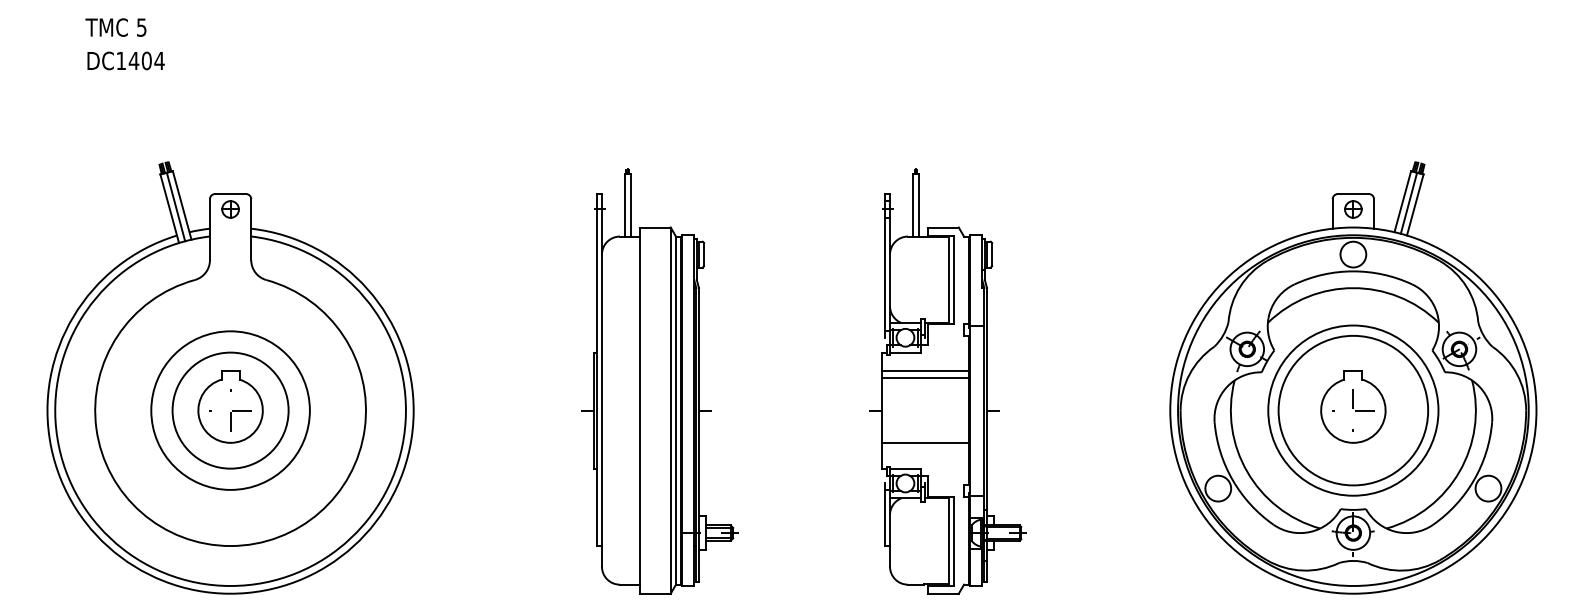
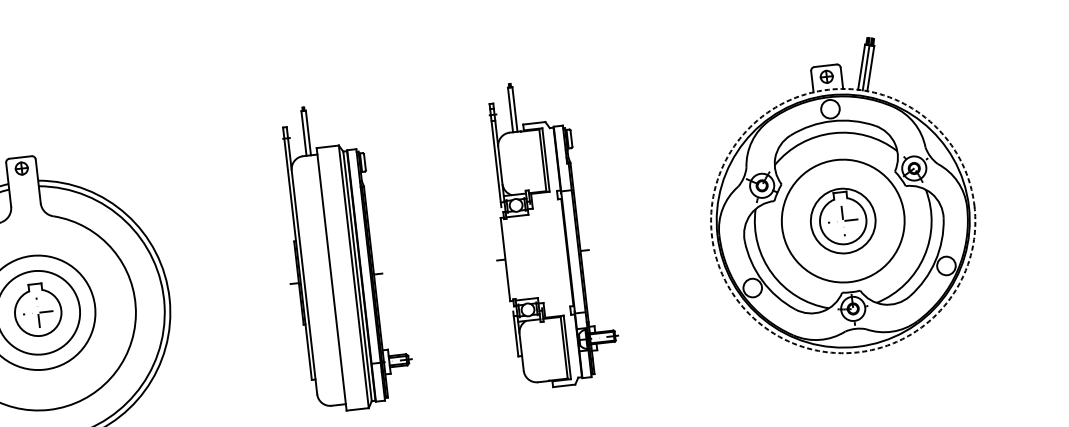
line: (925, 370) -> (533, 227), removed
line: (925, 378) -> (533, 233), removed
circle: (1353, 410) -> (843, 220), size x0.6
circle: (1353, 410) -> (843, 220), solid -> dashed
line: (925, 442) -> (539, 278), removed

